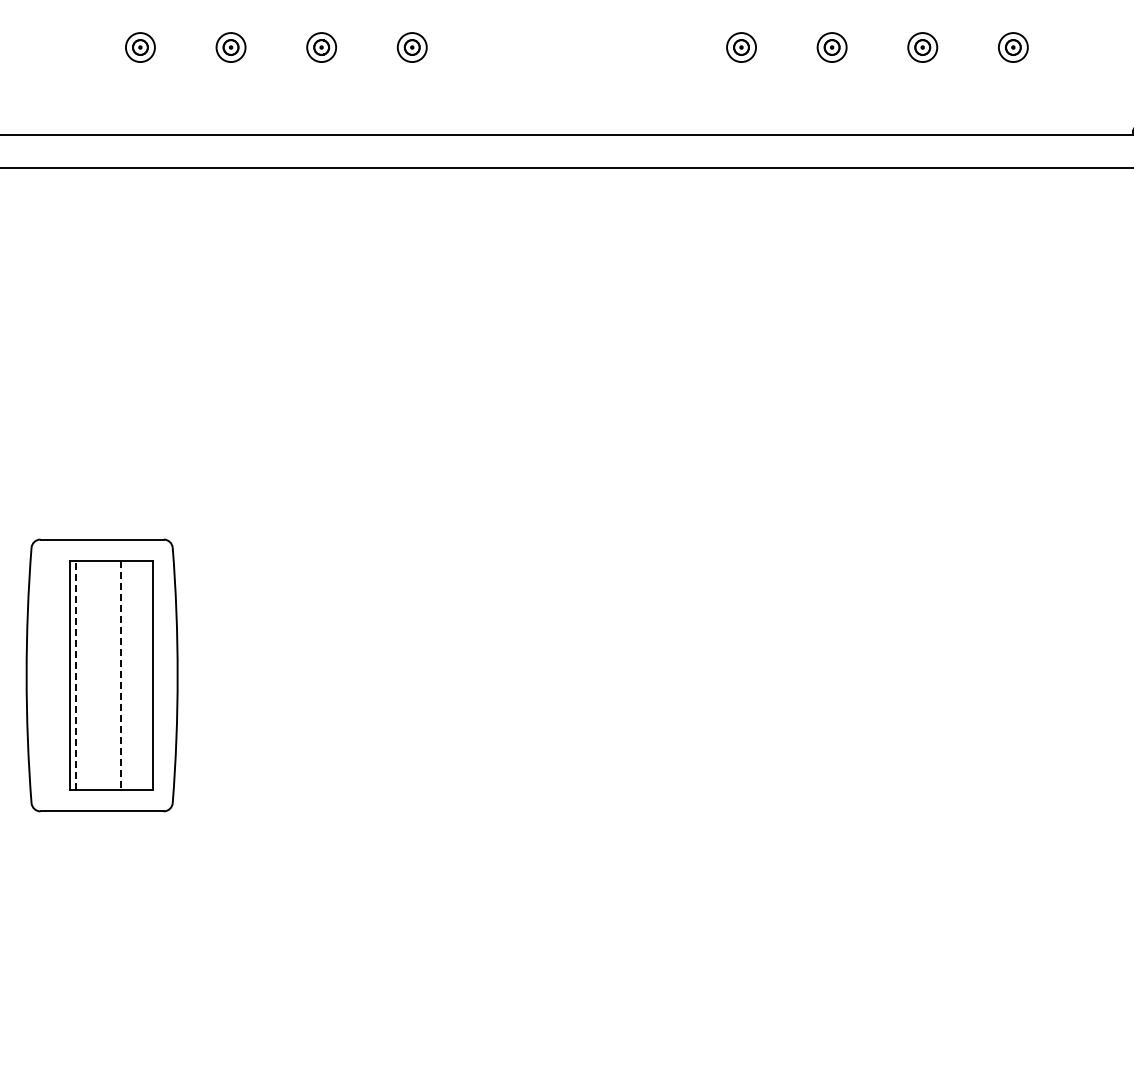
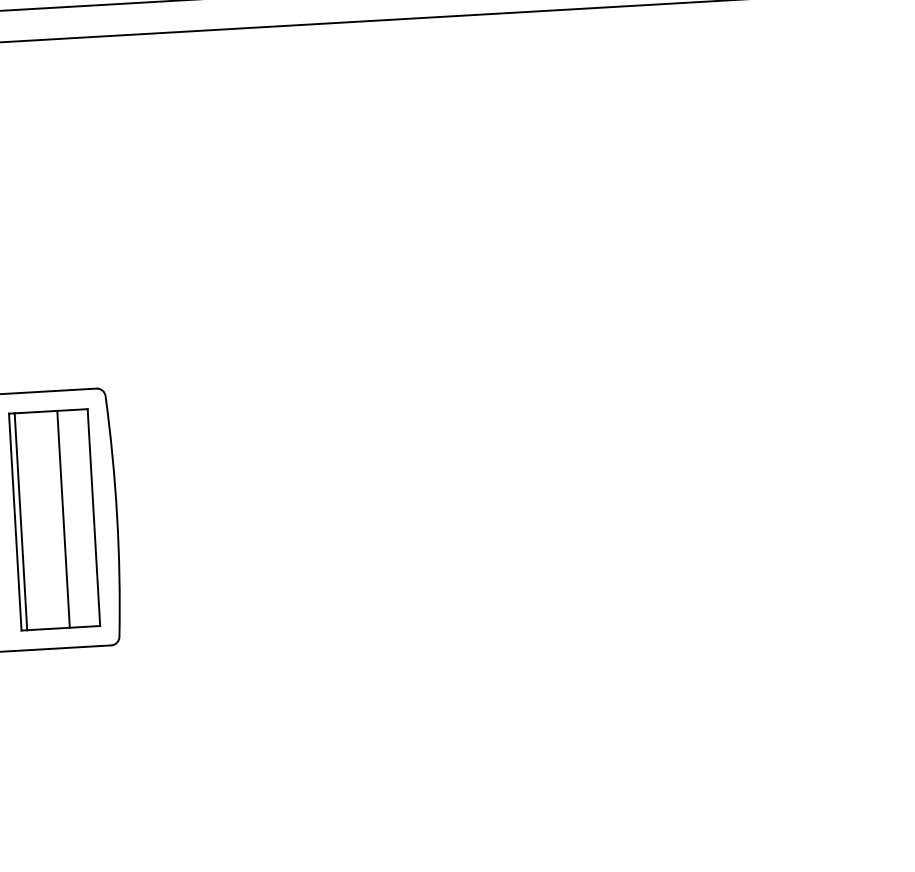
line: (75, 675) -> (20, 521), dashed -> solid
line: (120, 675) -> (63, 519), dashed -> solid

